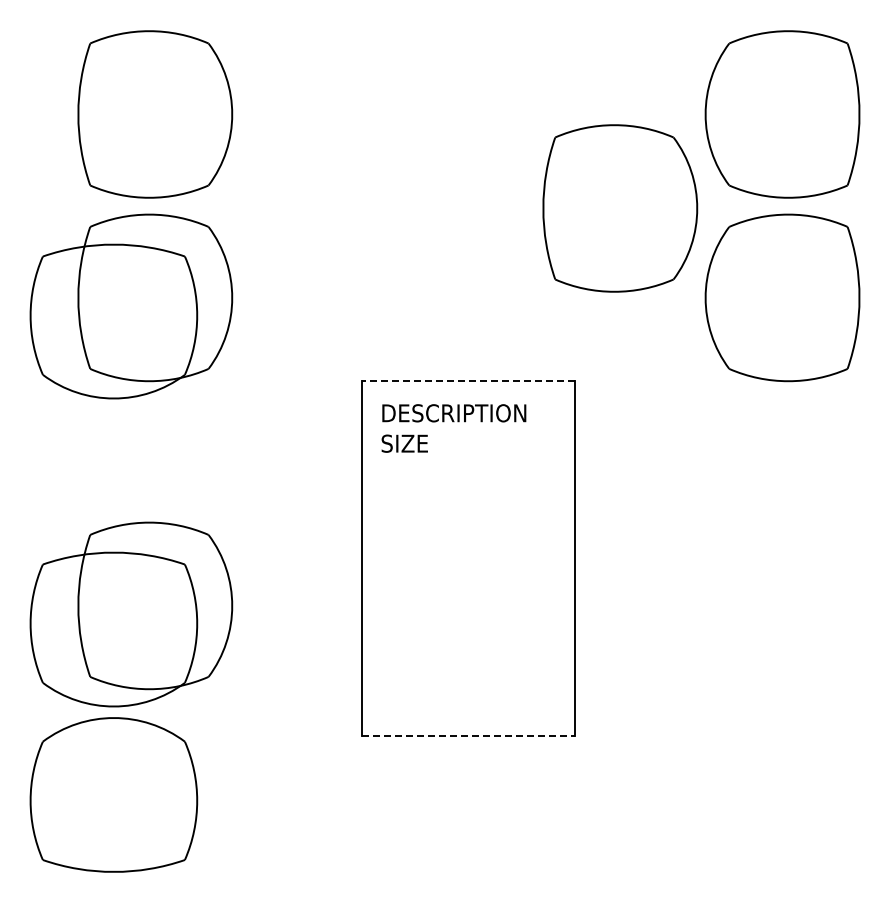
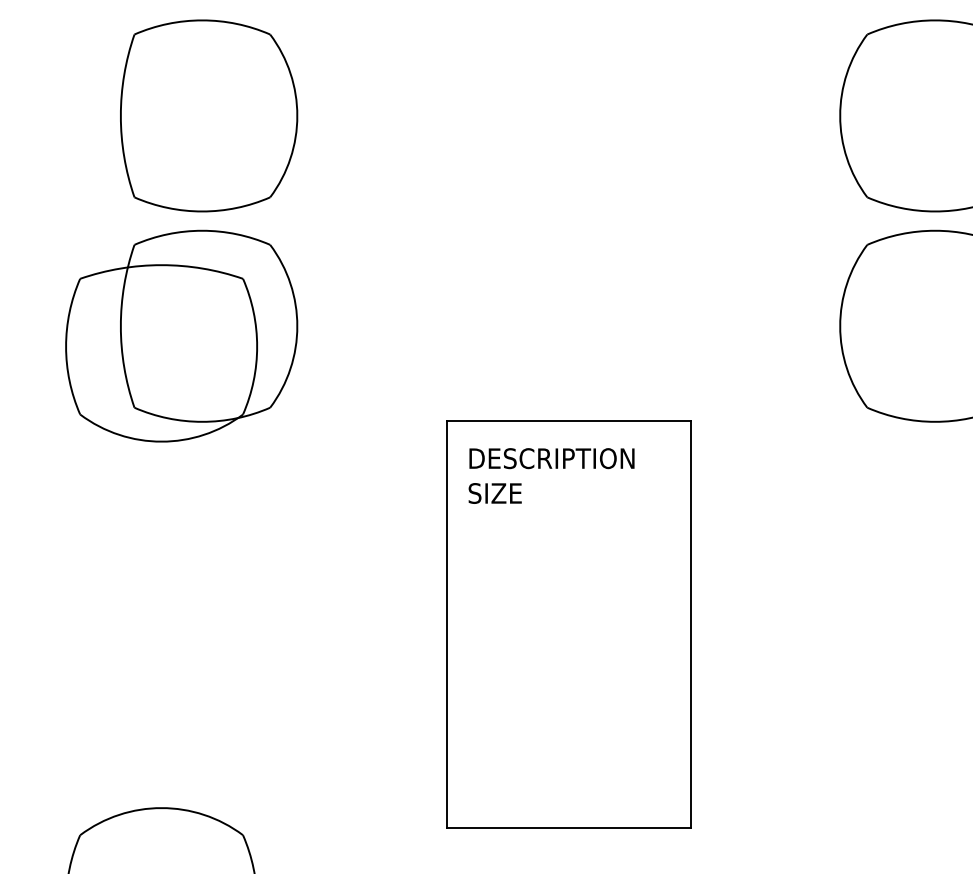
part: (620, 208) -> (742, 223), removed
line: (468, 380) -> (568, 421), dashed -> solid
part: (131, 614) -> (181, 689), removed
line: (468, 735) -> (568, 828), dashed -> solid

